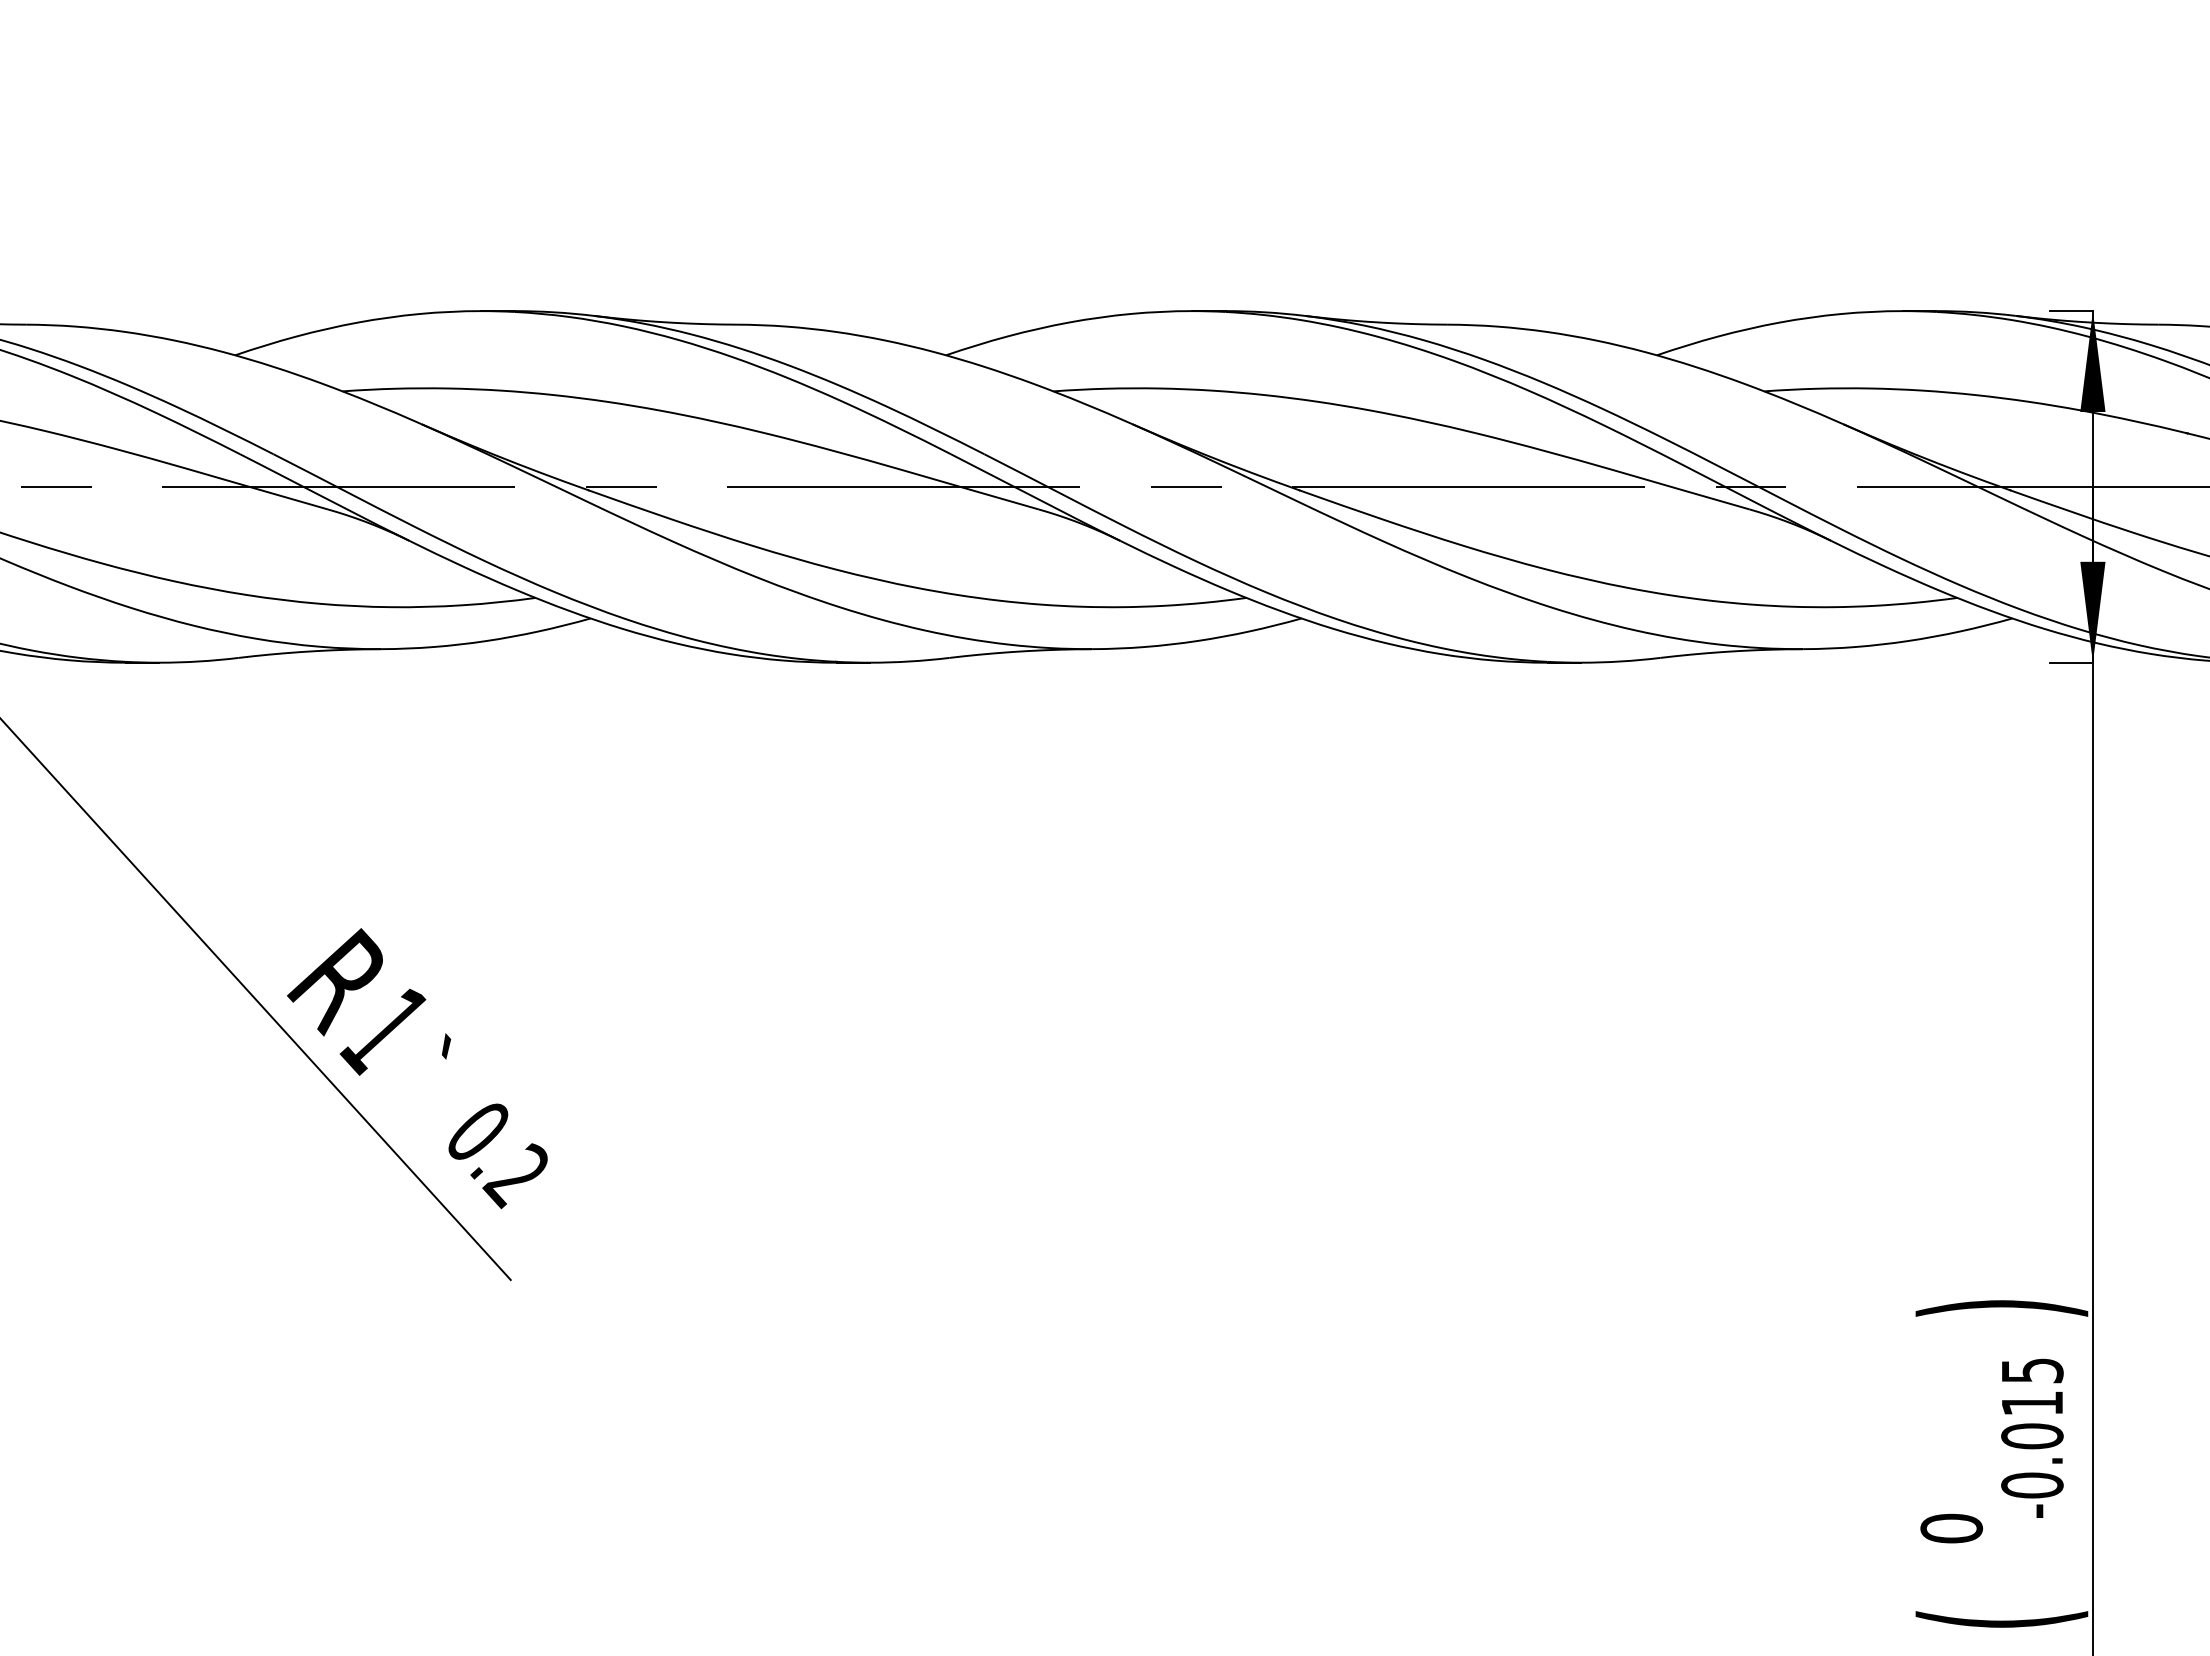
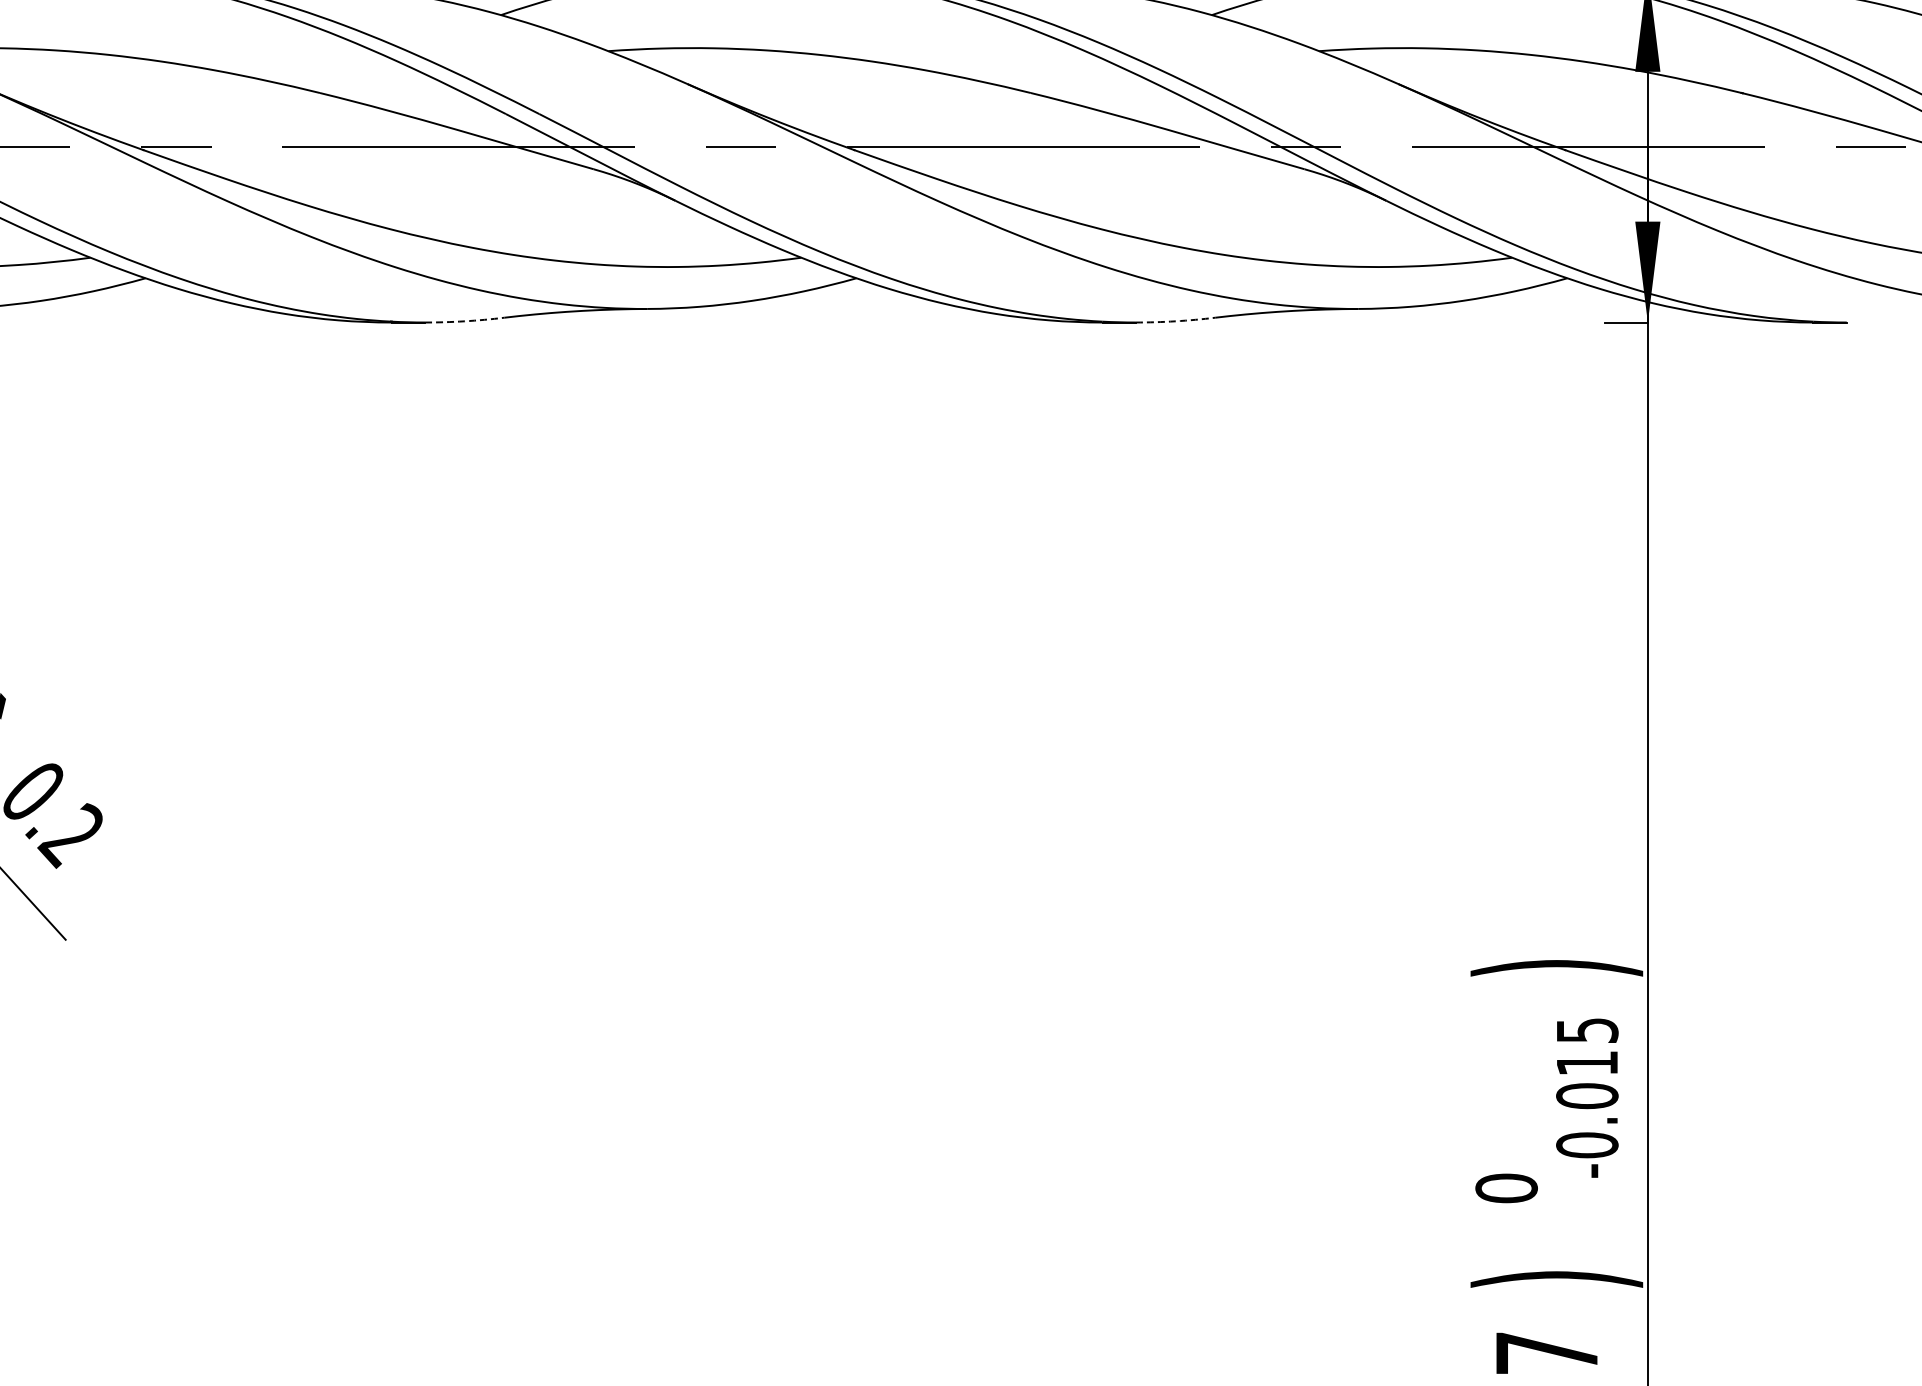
arc: (909, 661) -> (464, 321), solid -> dashed
arc: (1620, 661) -> (1175, 321), solid -> dashed
text: (2001, 1619) -> (1556, 1279), ( -> )

